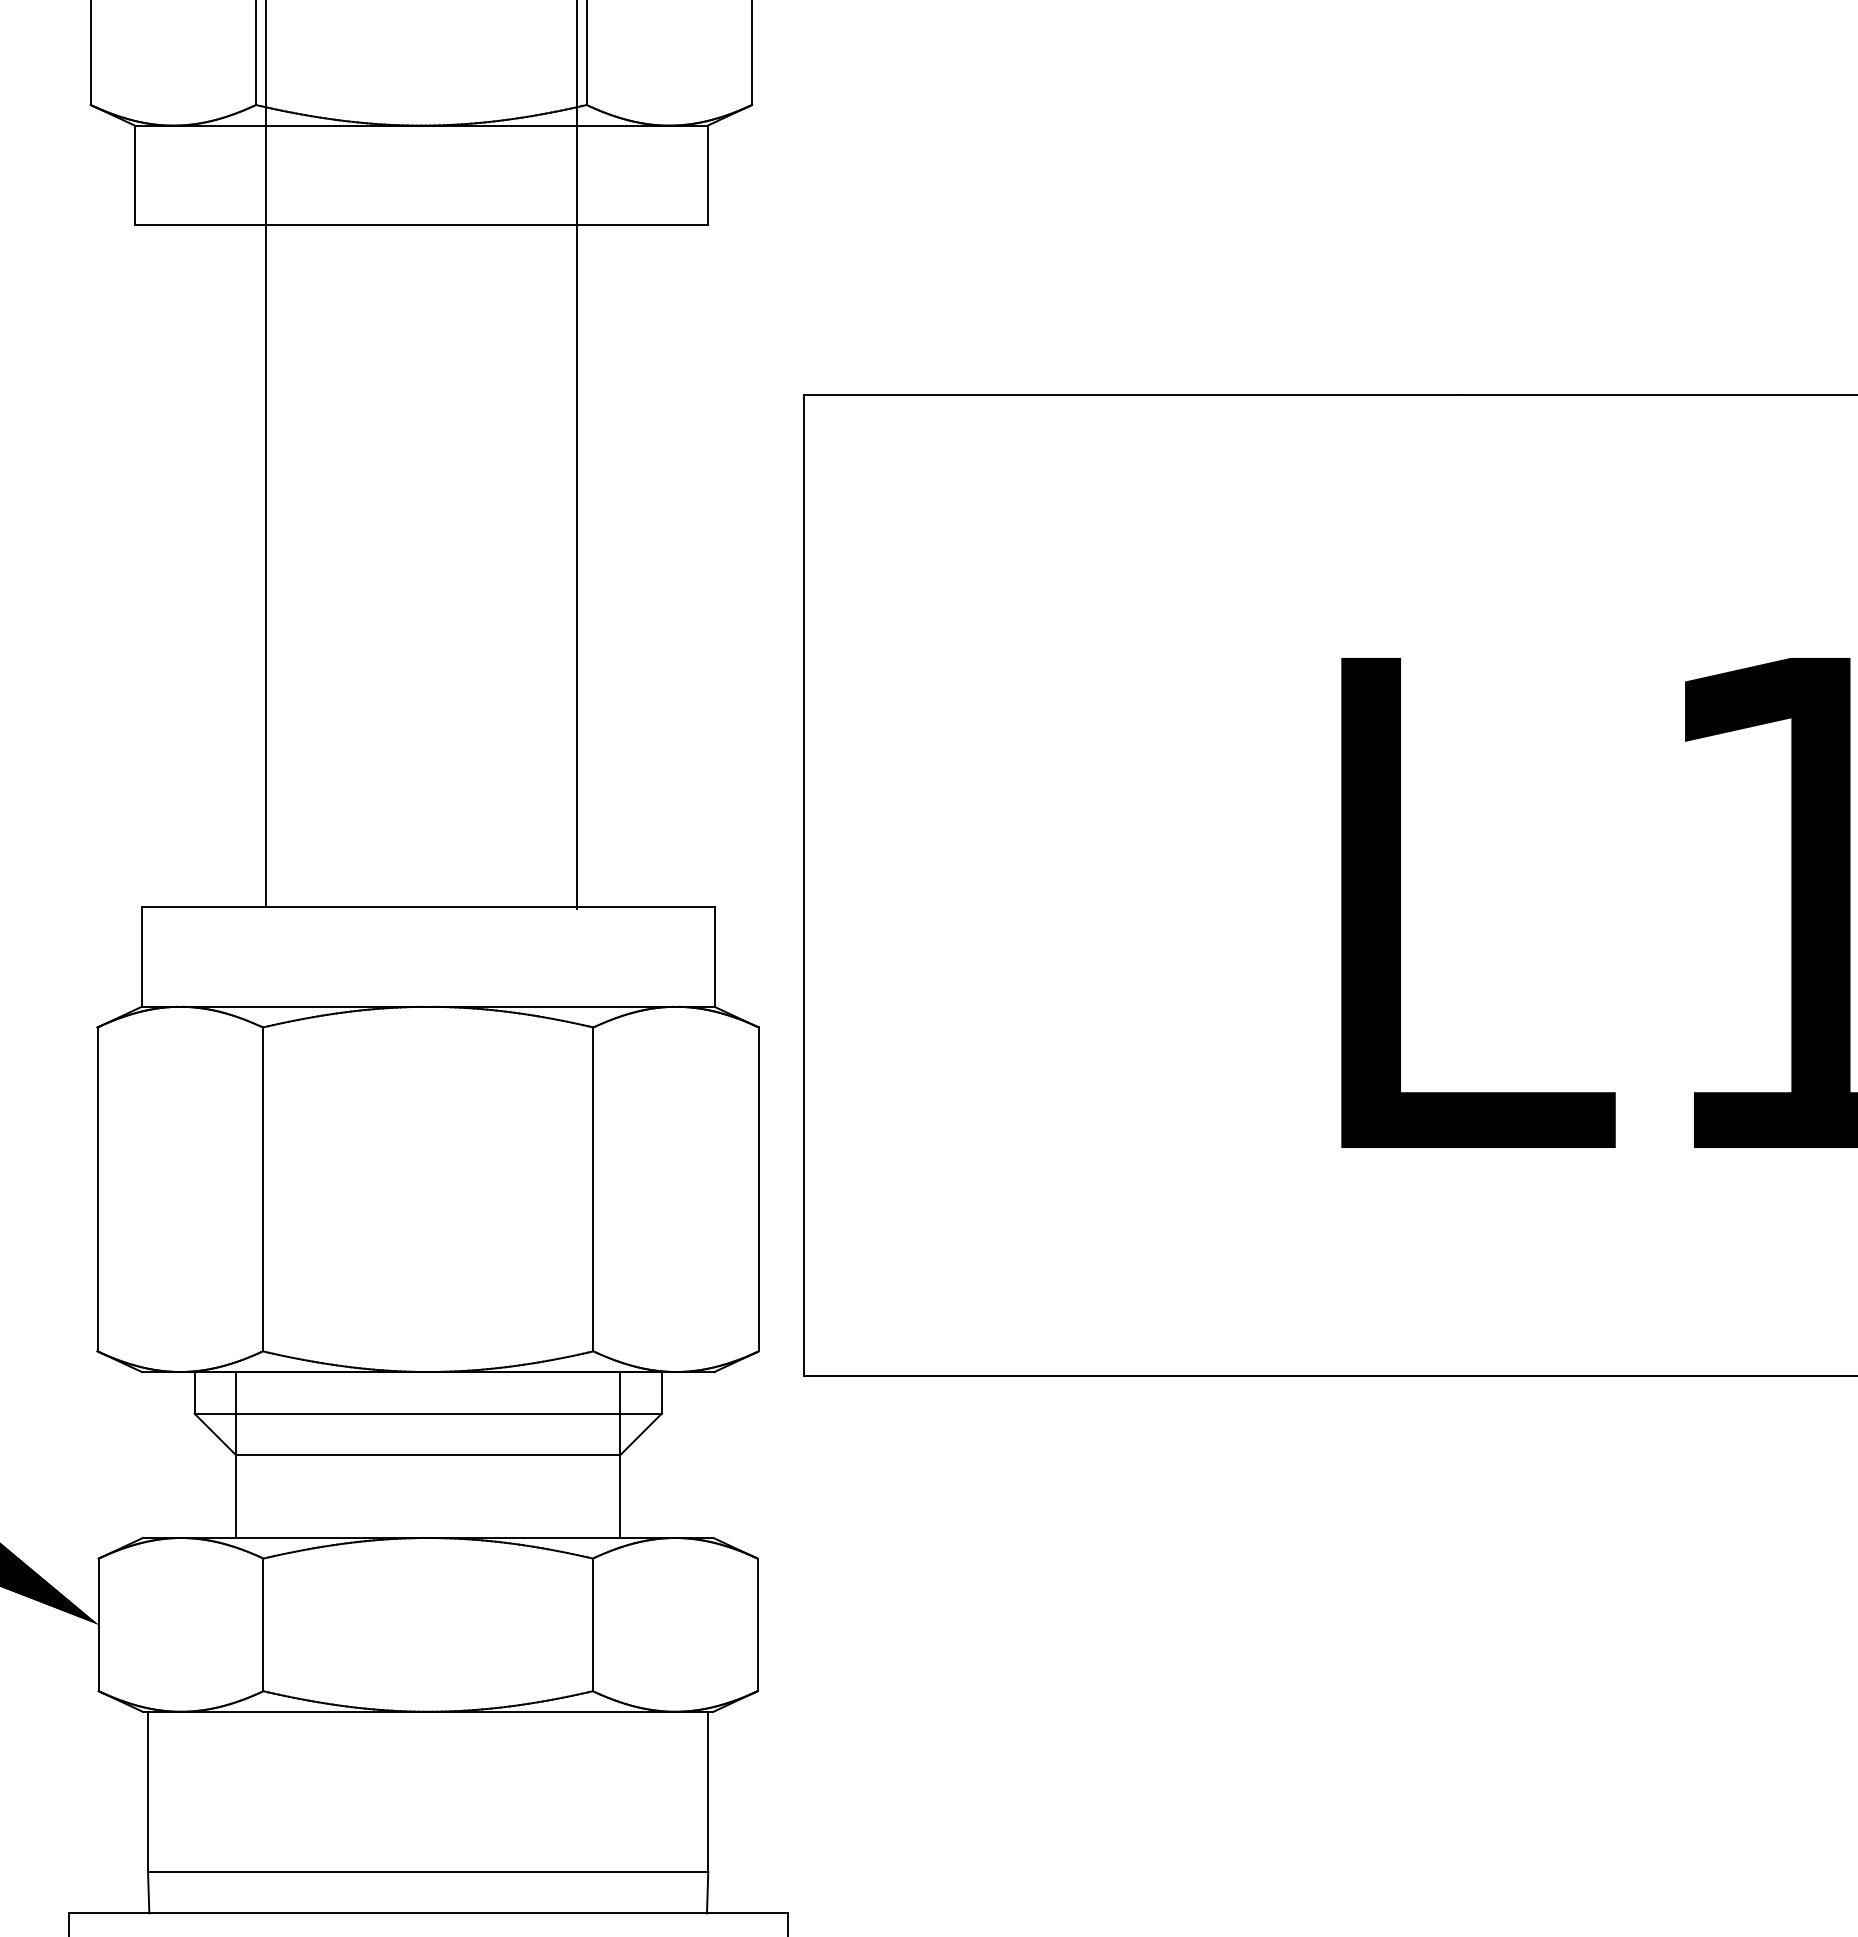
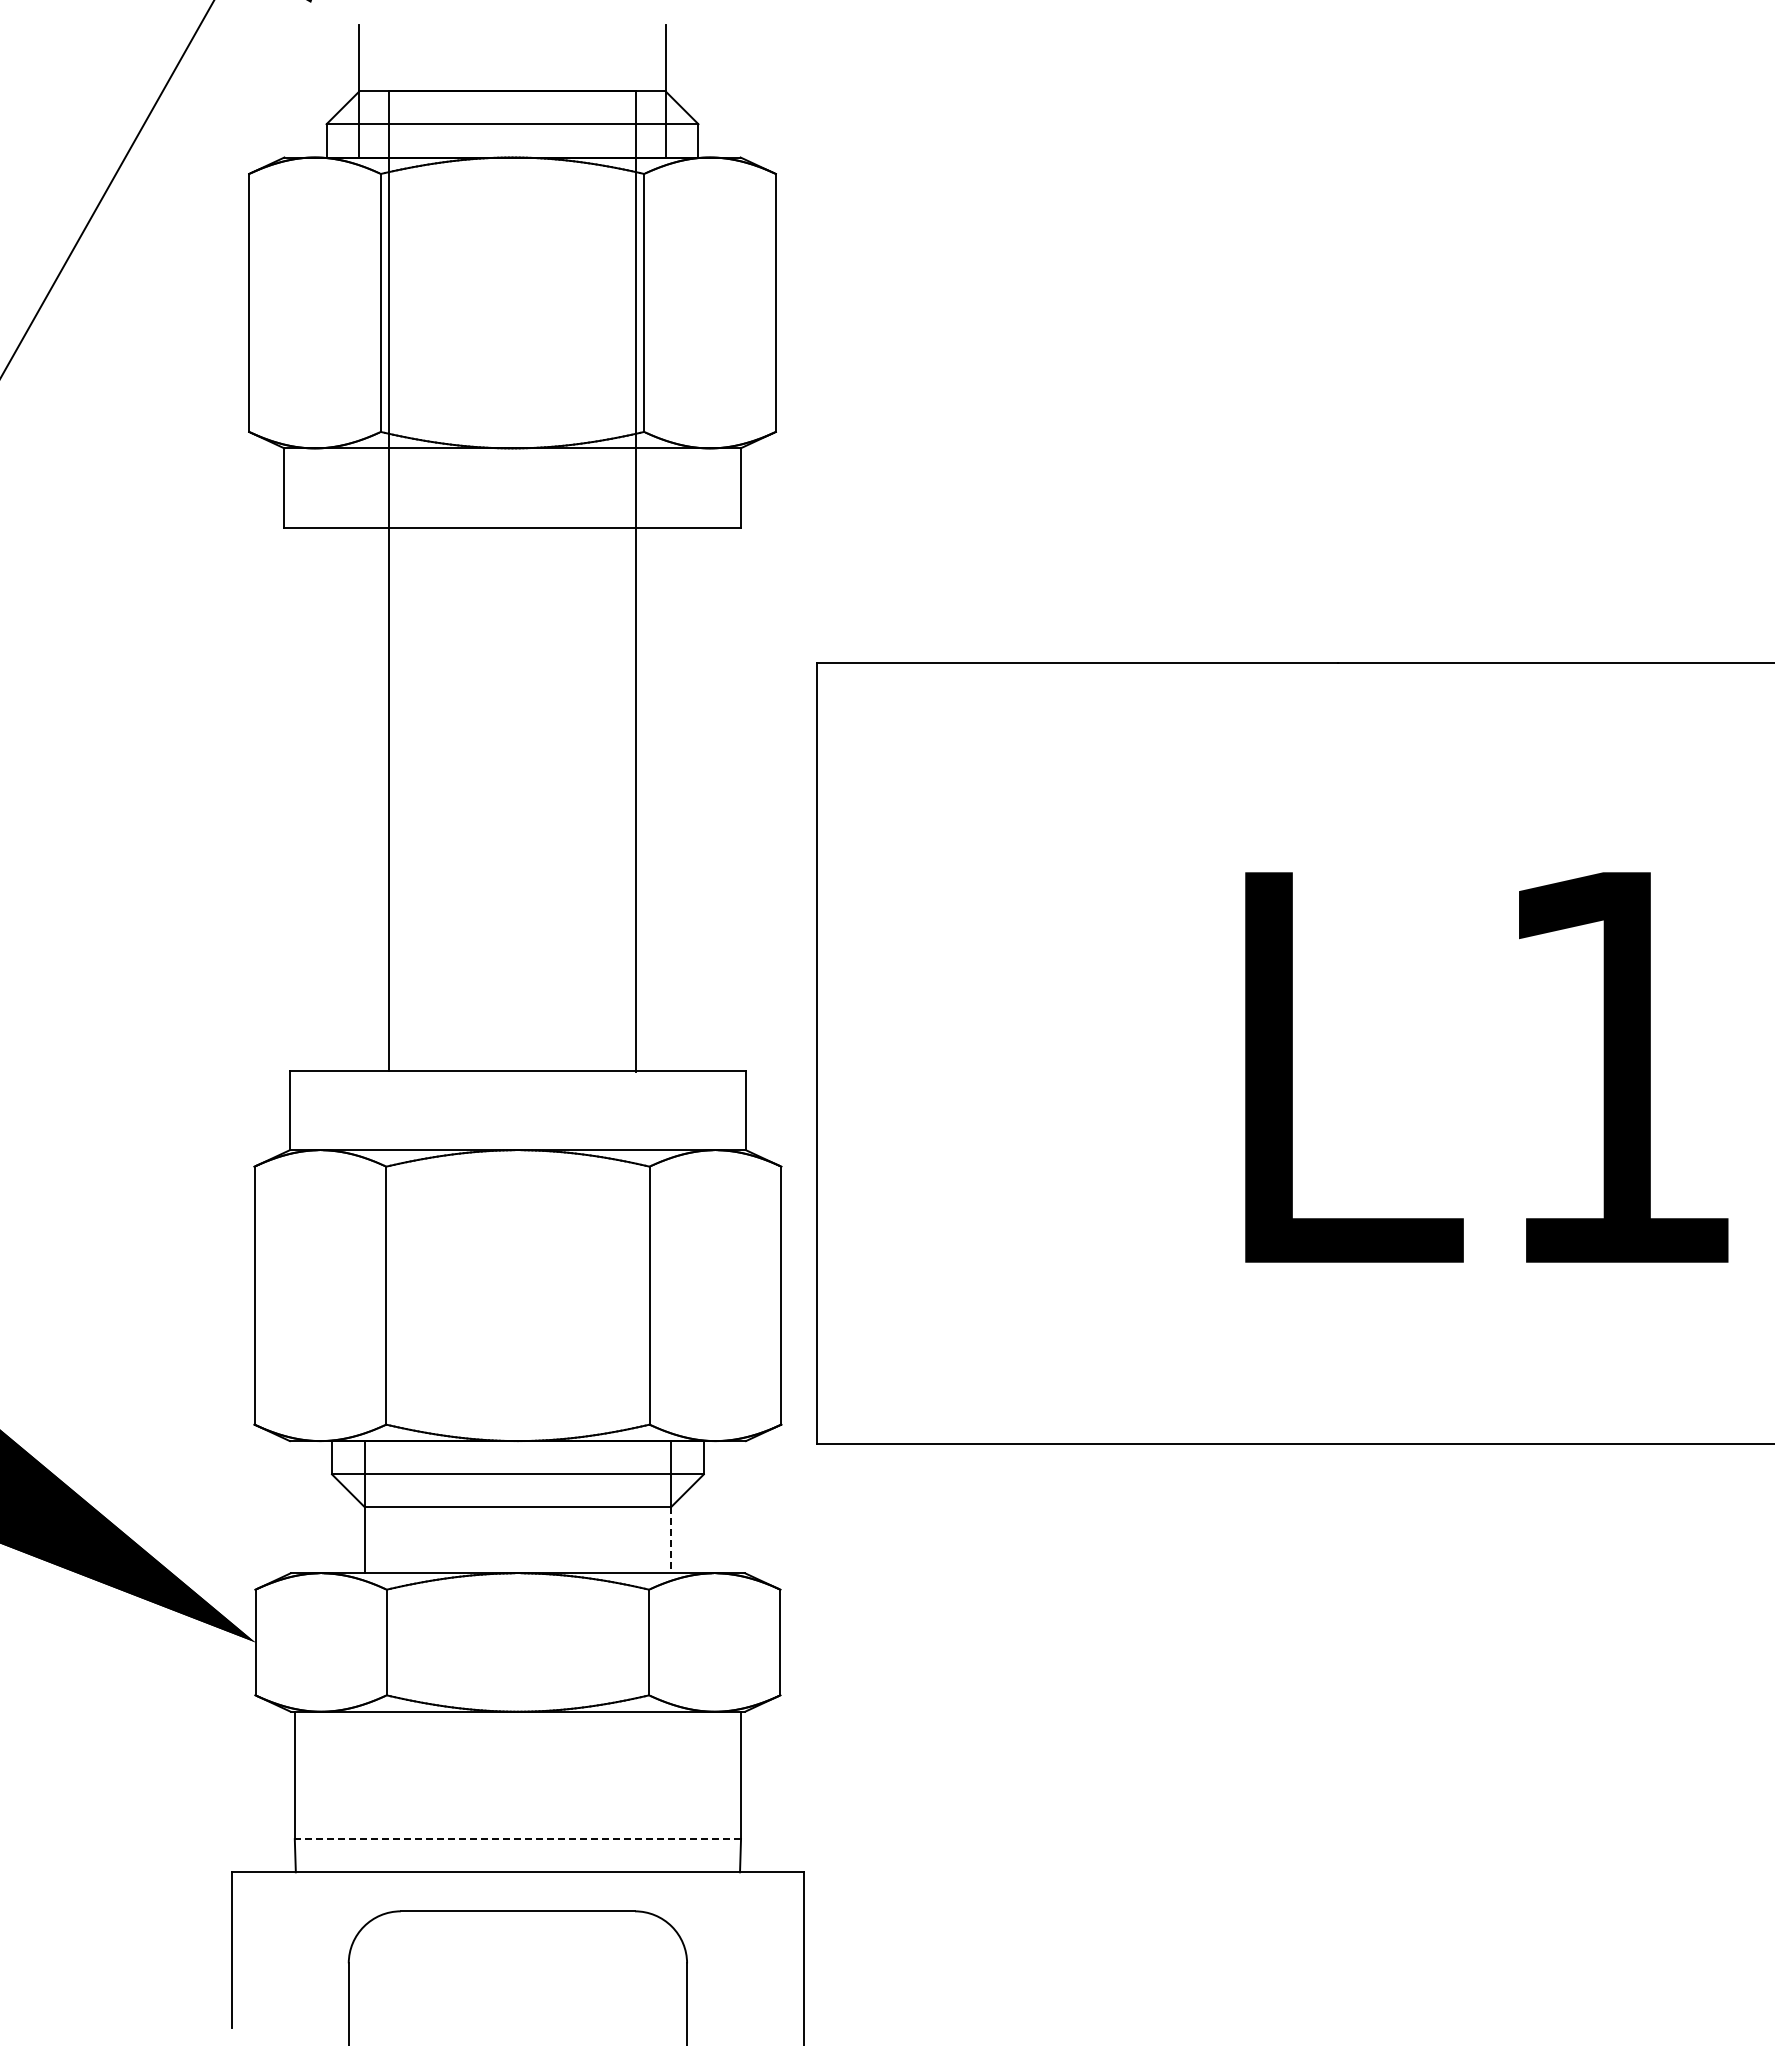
line: (620, 1496) -> (671, 1540), solid -> dashed
line: (427, 1872) -> (517, 1839), solid -> dashed

